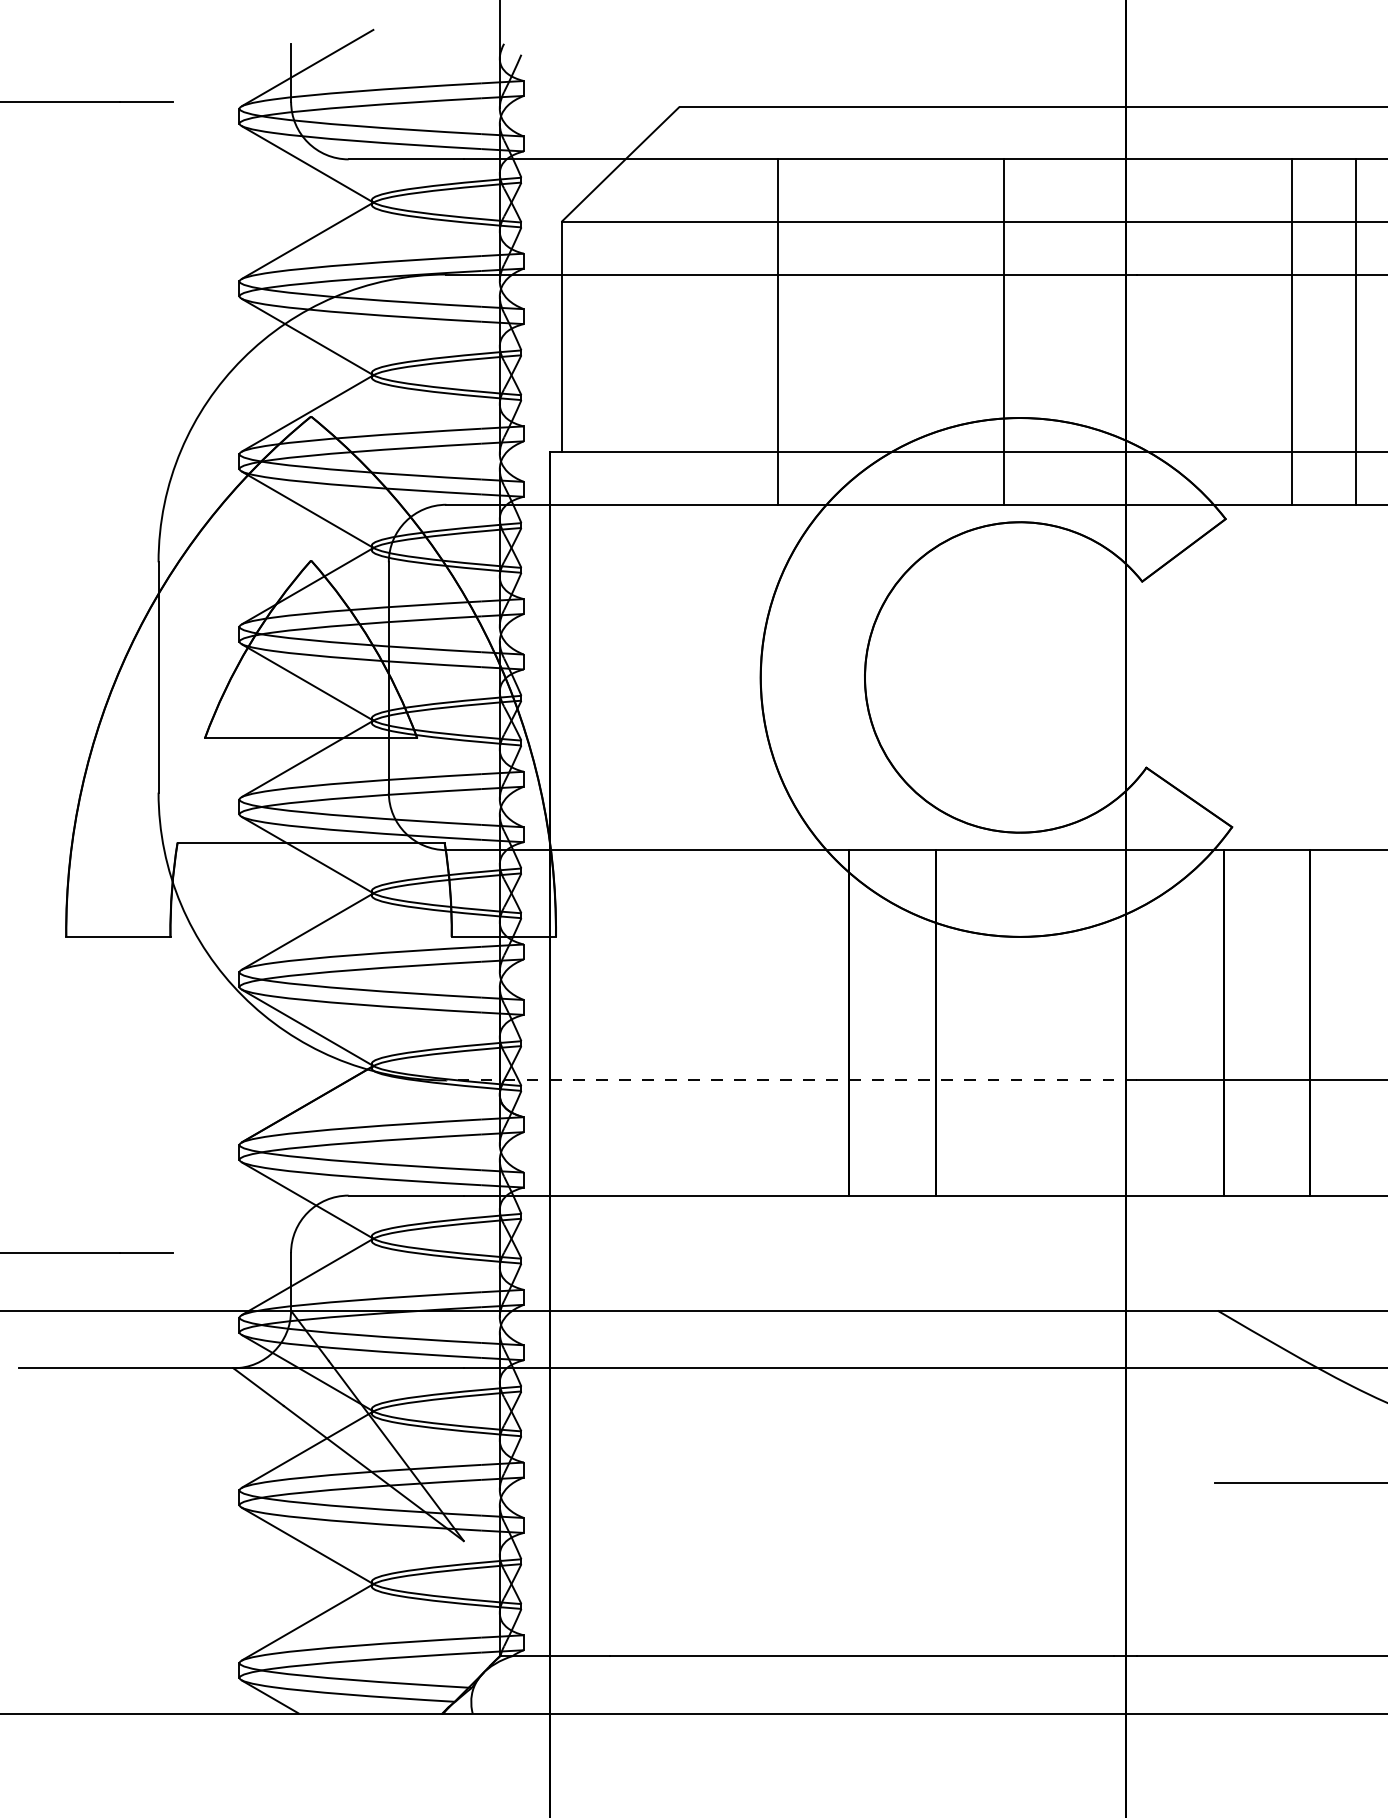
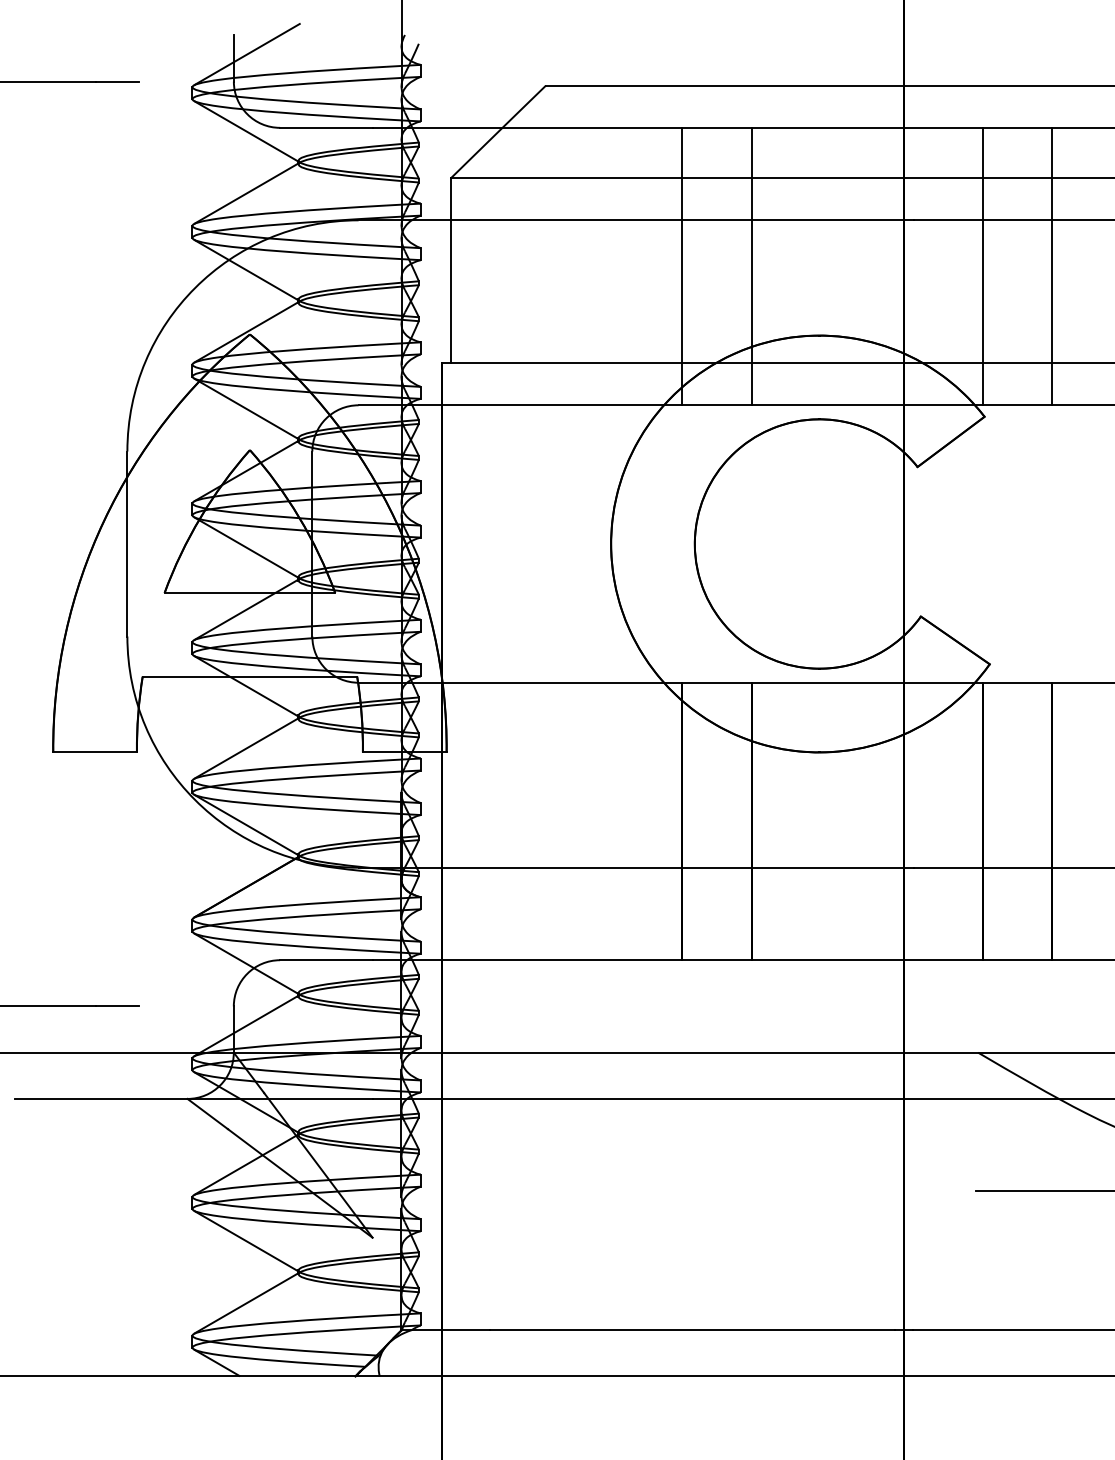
line: (778, 331) -> (682, 266), moved
line: (1003, 331) -> (751, 266), moved
line: (1291, 331) -> (982, 266), moved
line: (1356, 331) -> (1052, 266), moved
line: (791, 1080) -> (635, 867), dashed -> solid

